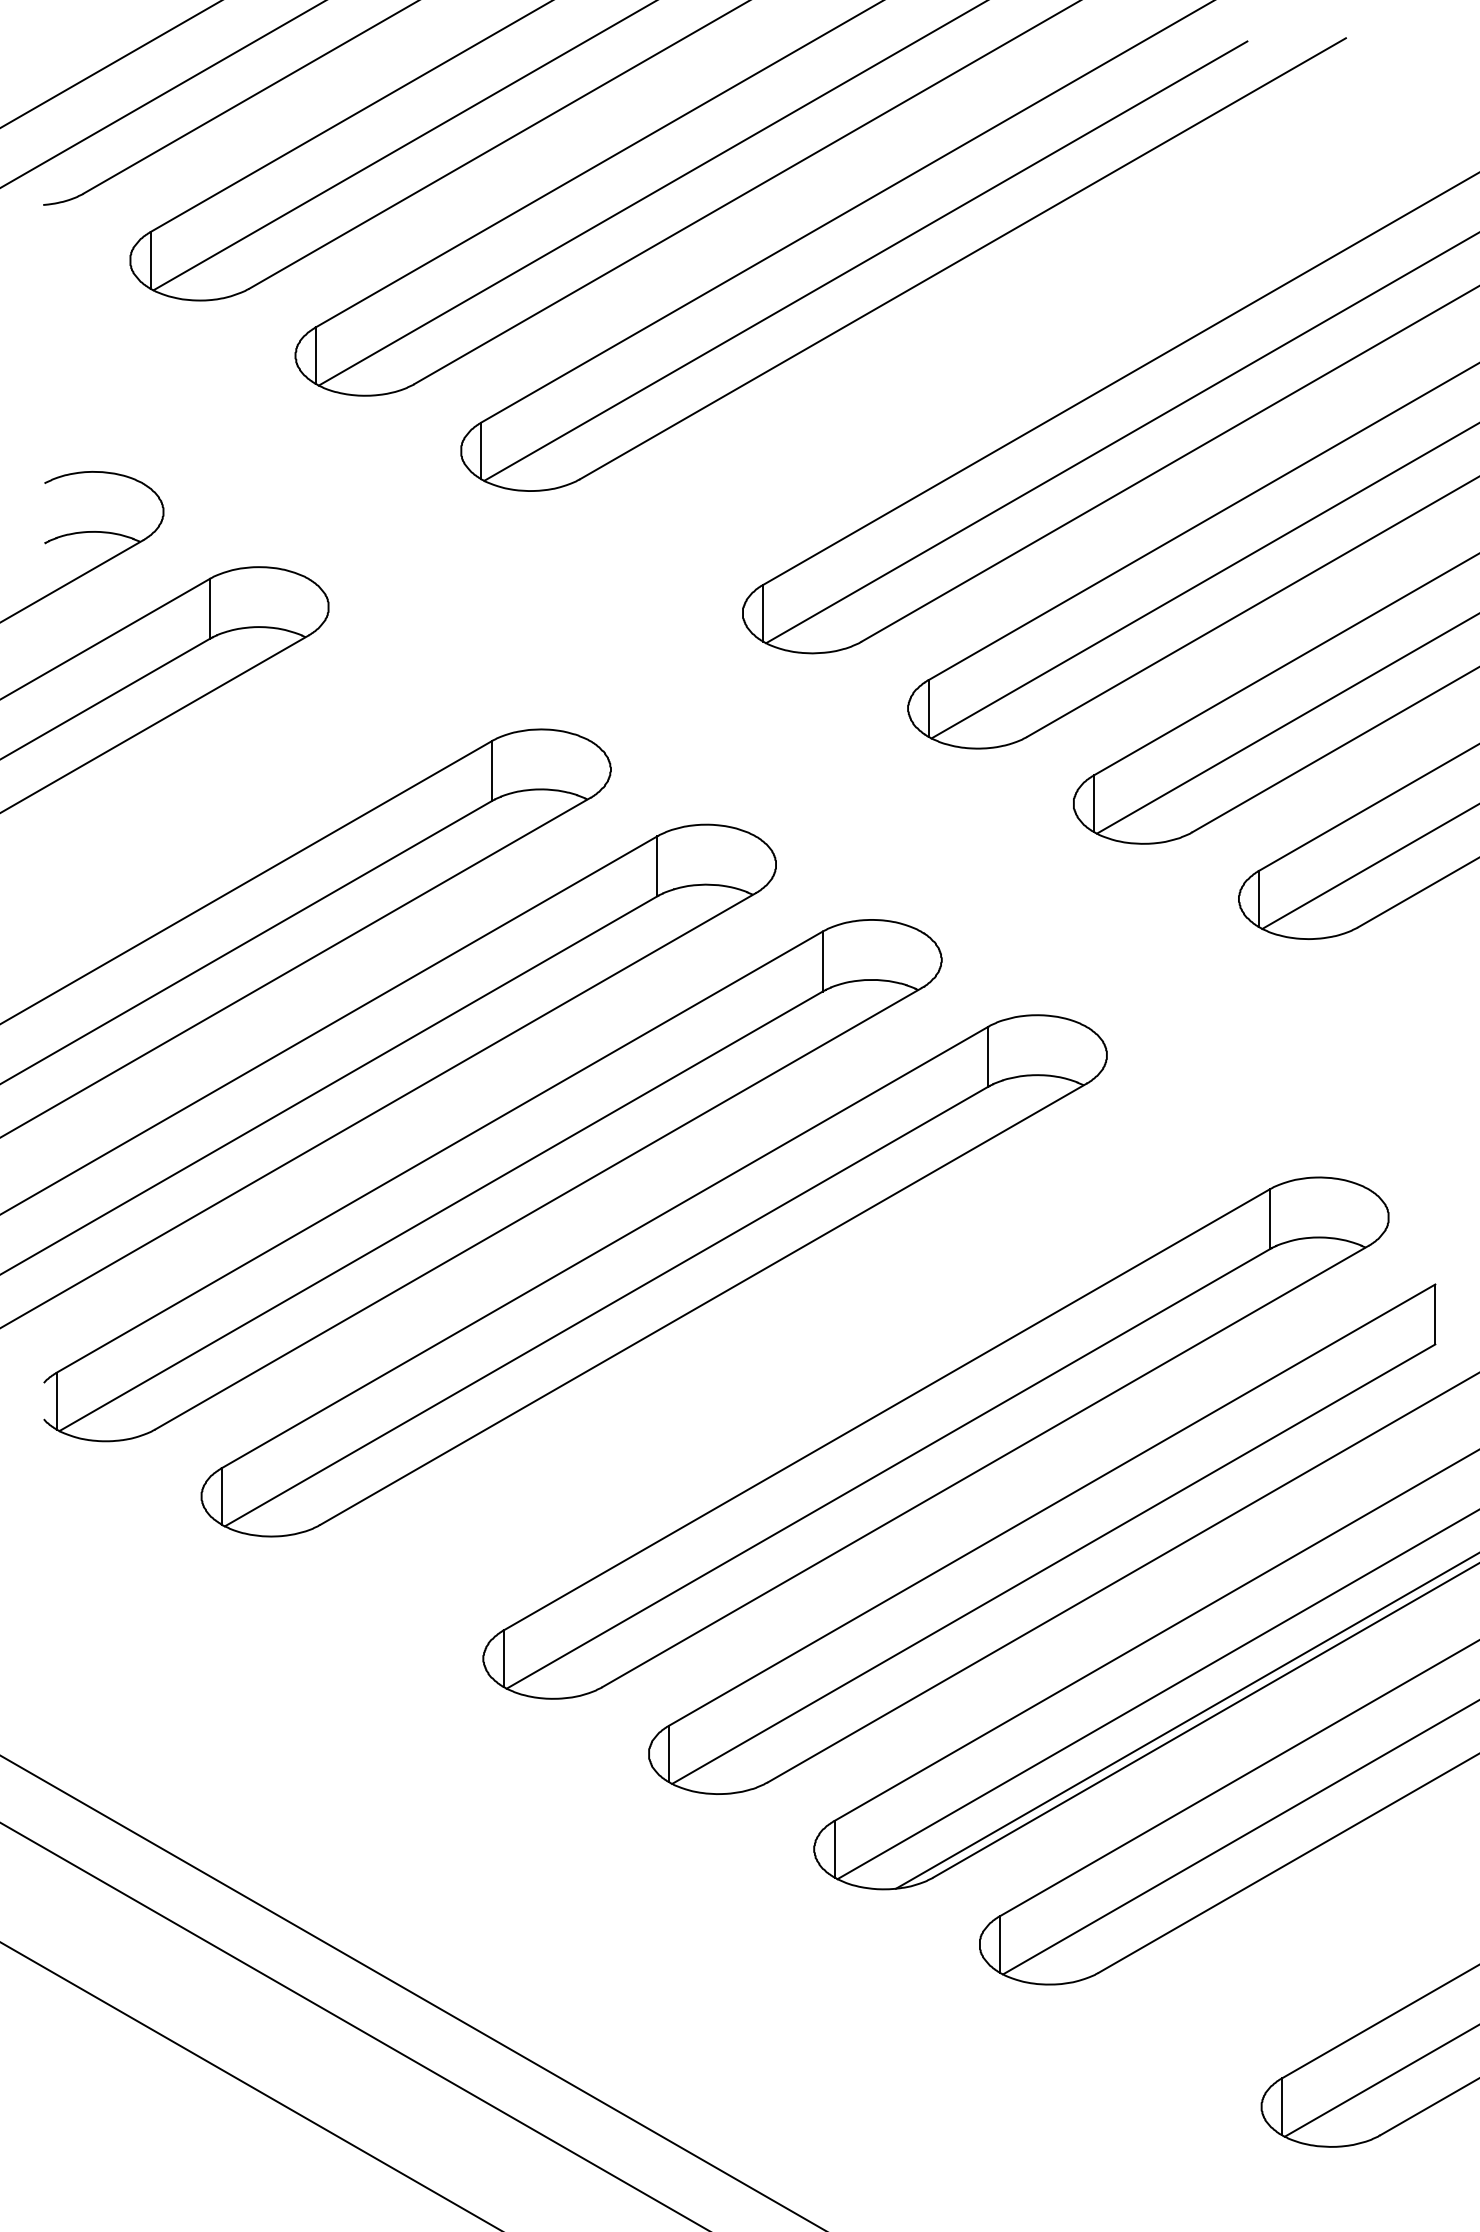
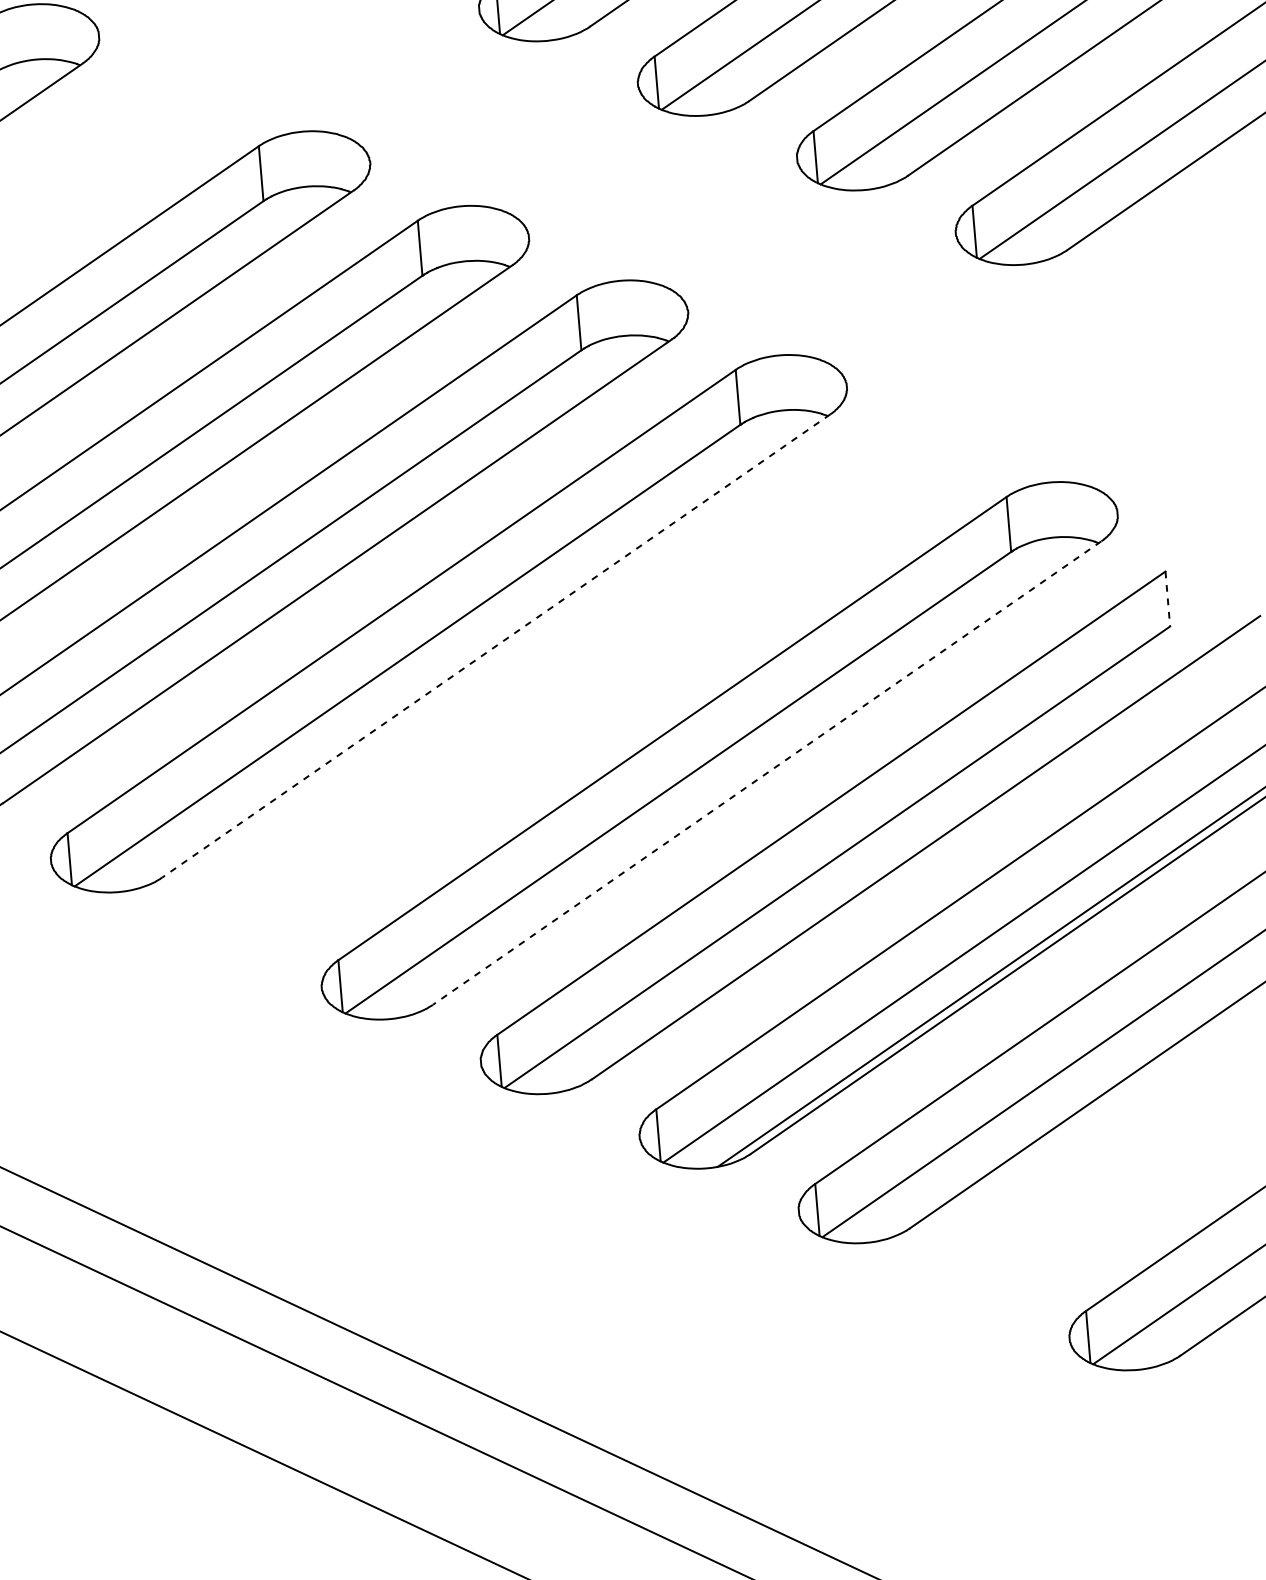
line: (703, 1304) -> (496, 646), solid -> dashed
line: (1435, 1314) -> (1167, 599), solid -> dashed
line: (985, 1466) -> (767, 772), solid -> dashed

